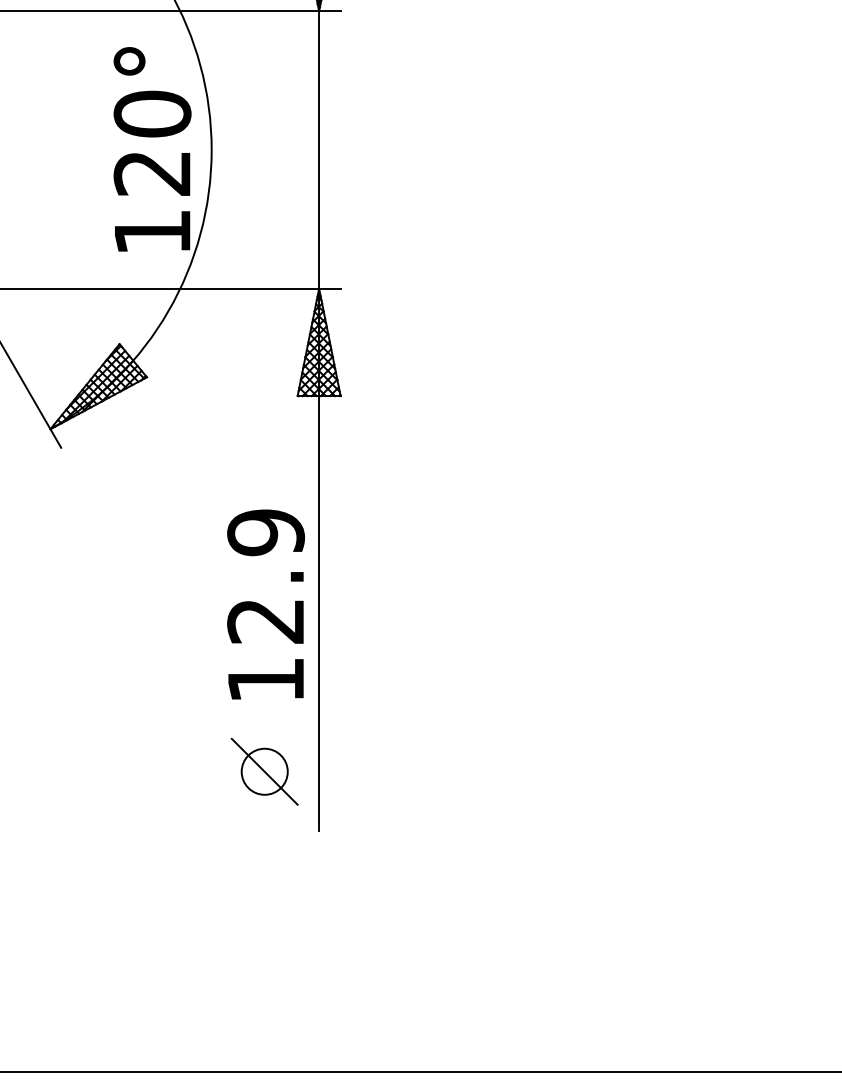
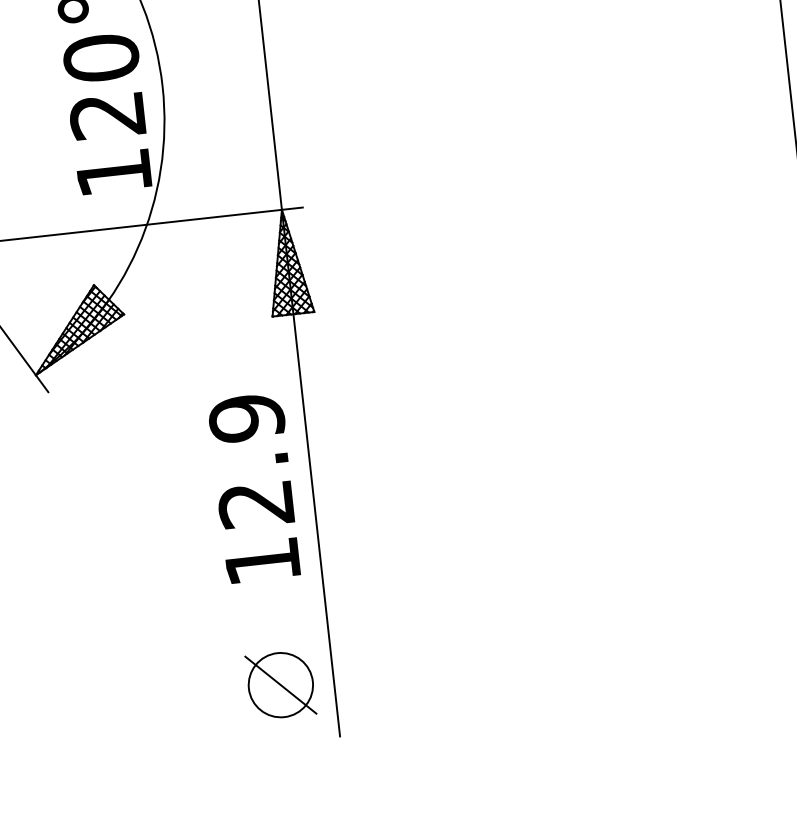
text: (265, 604) -> (253, 488), moved
circle: (264, 771) -> (280, 684), size x1.43

